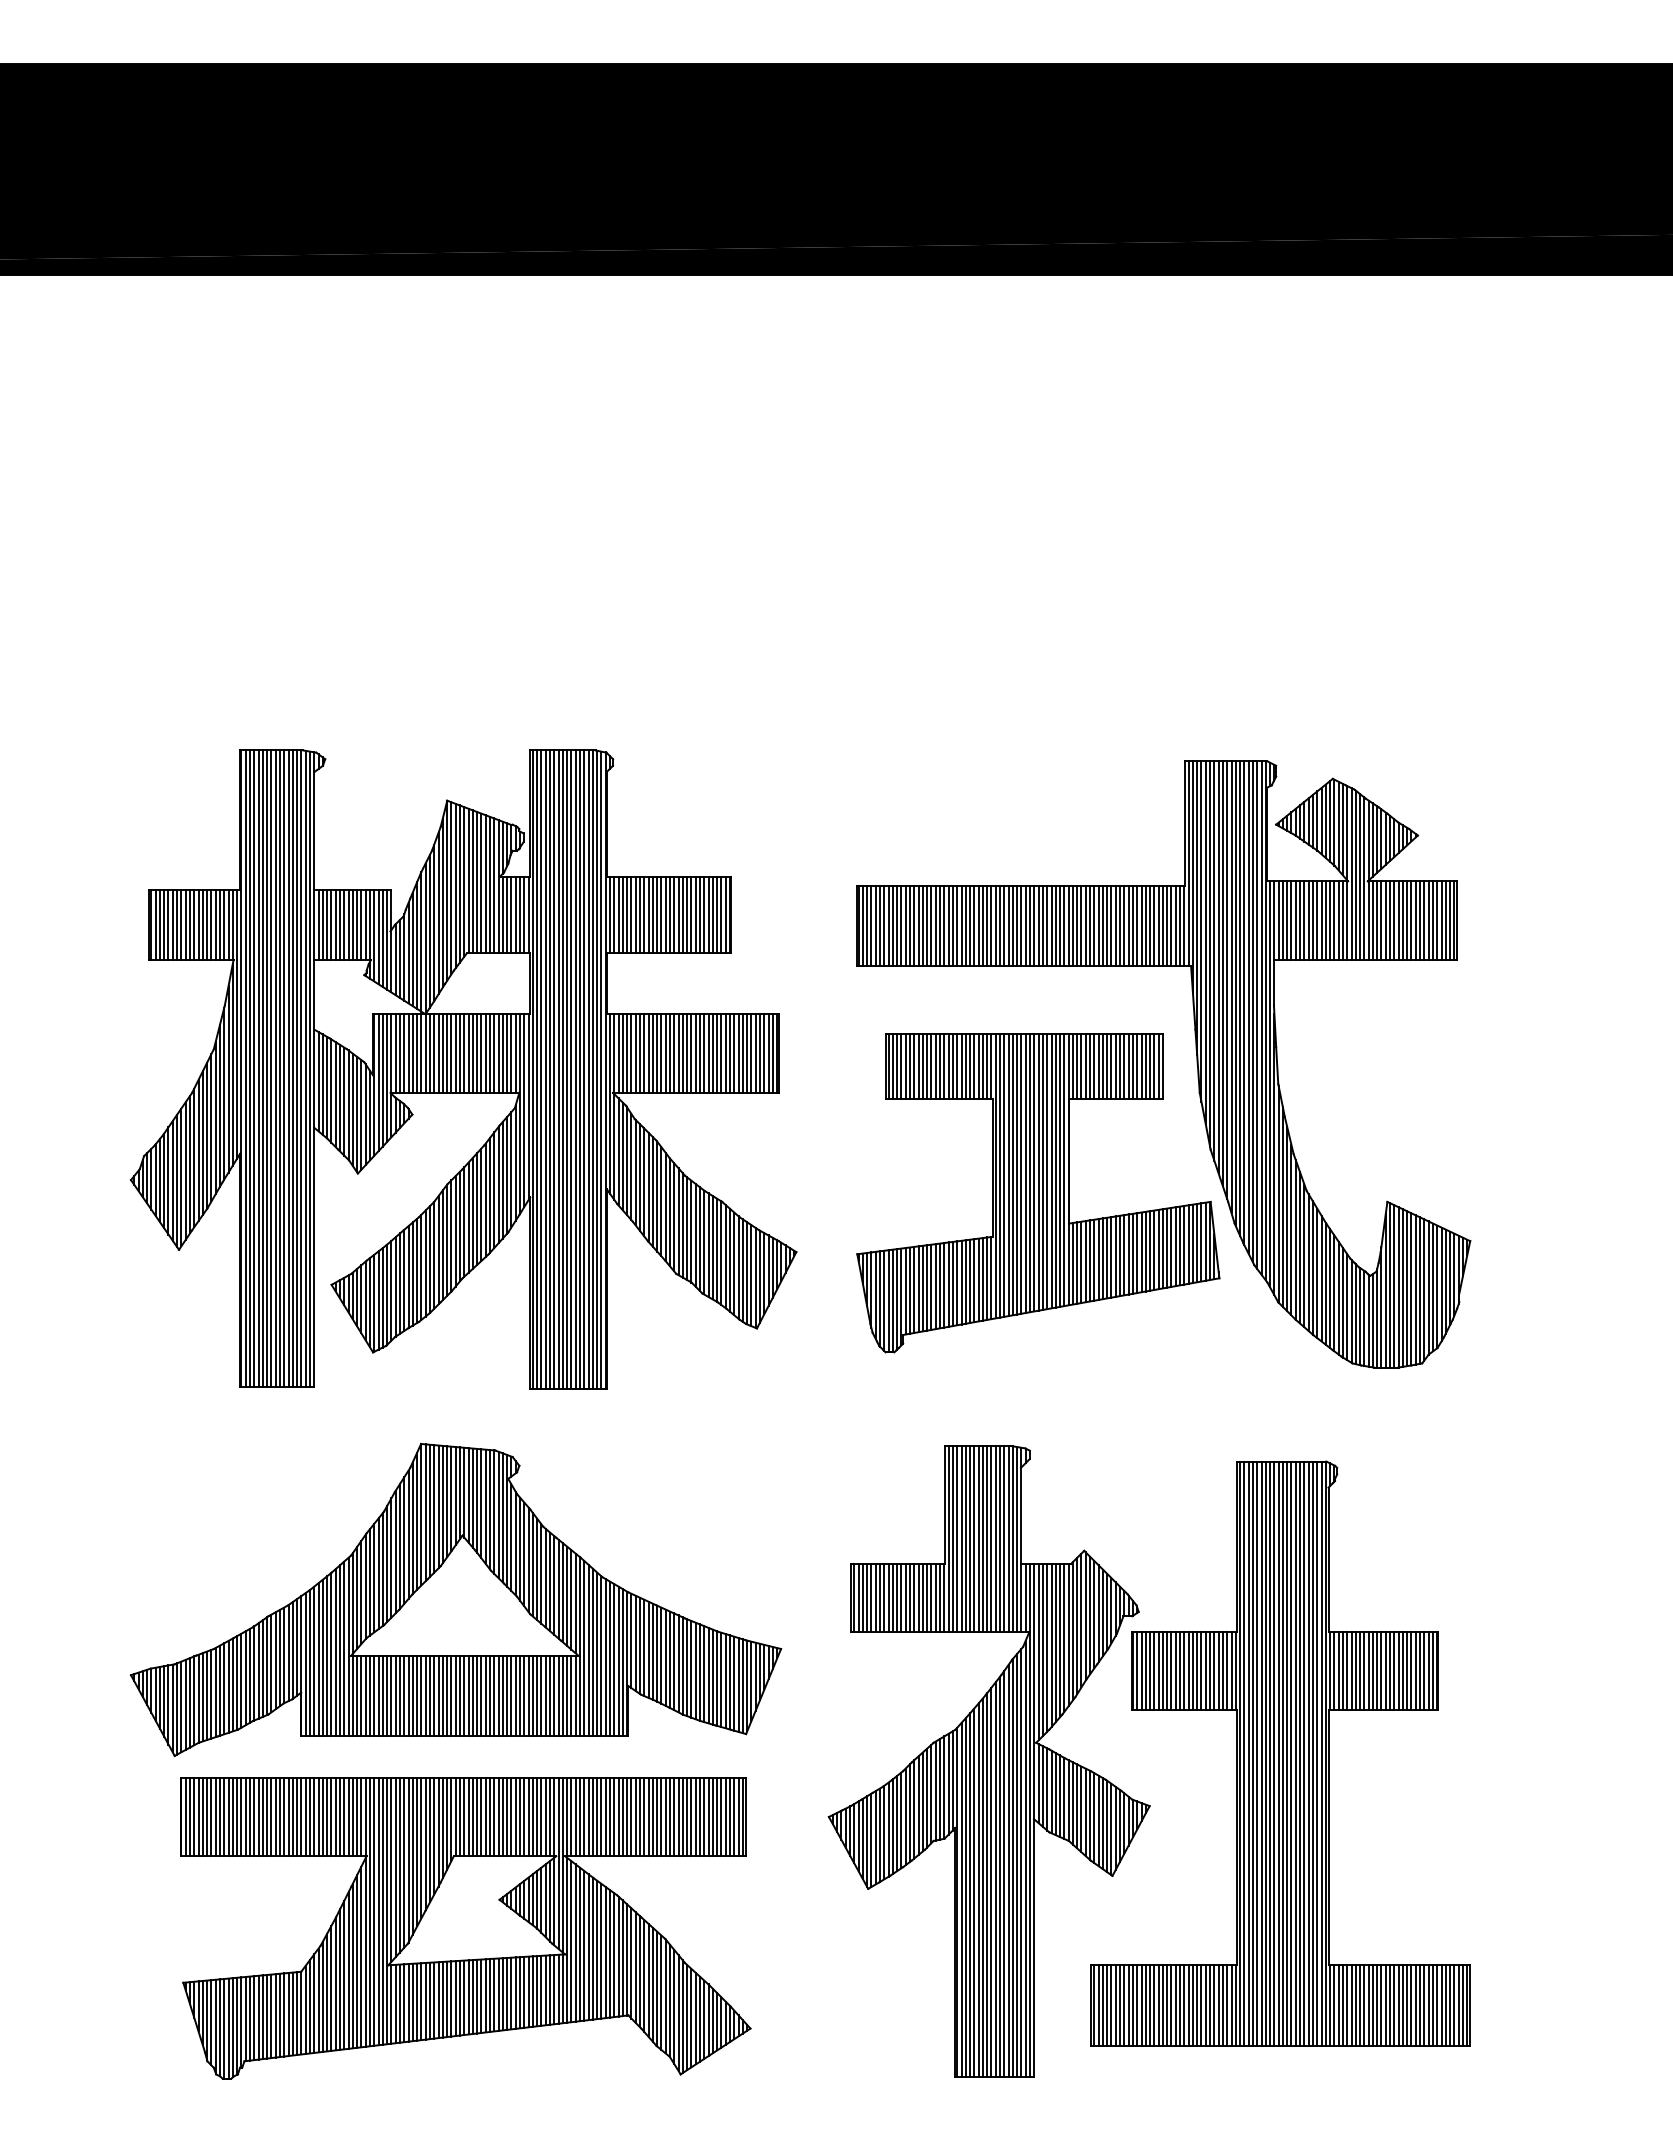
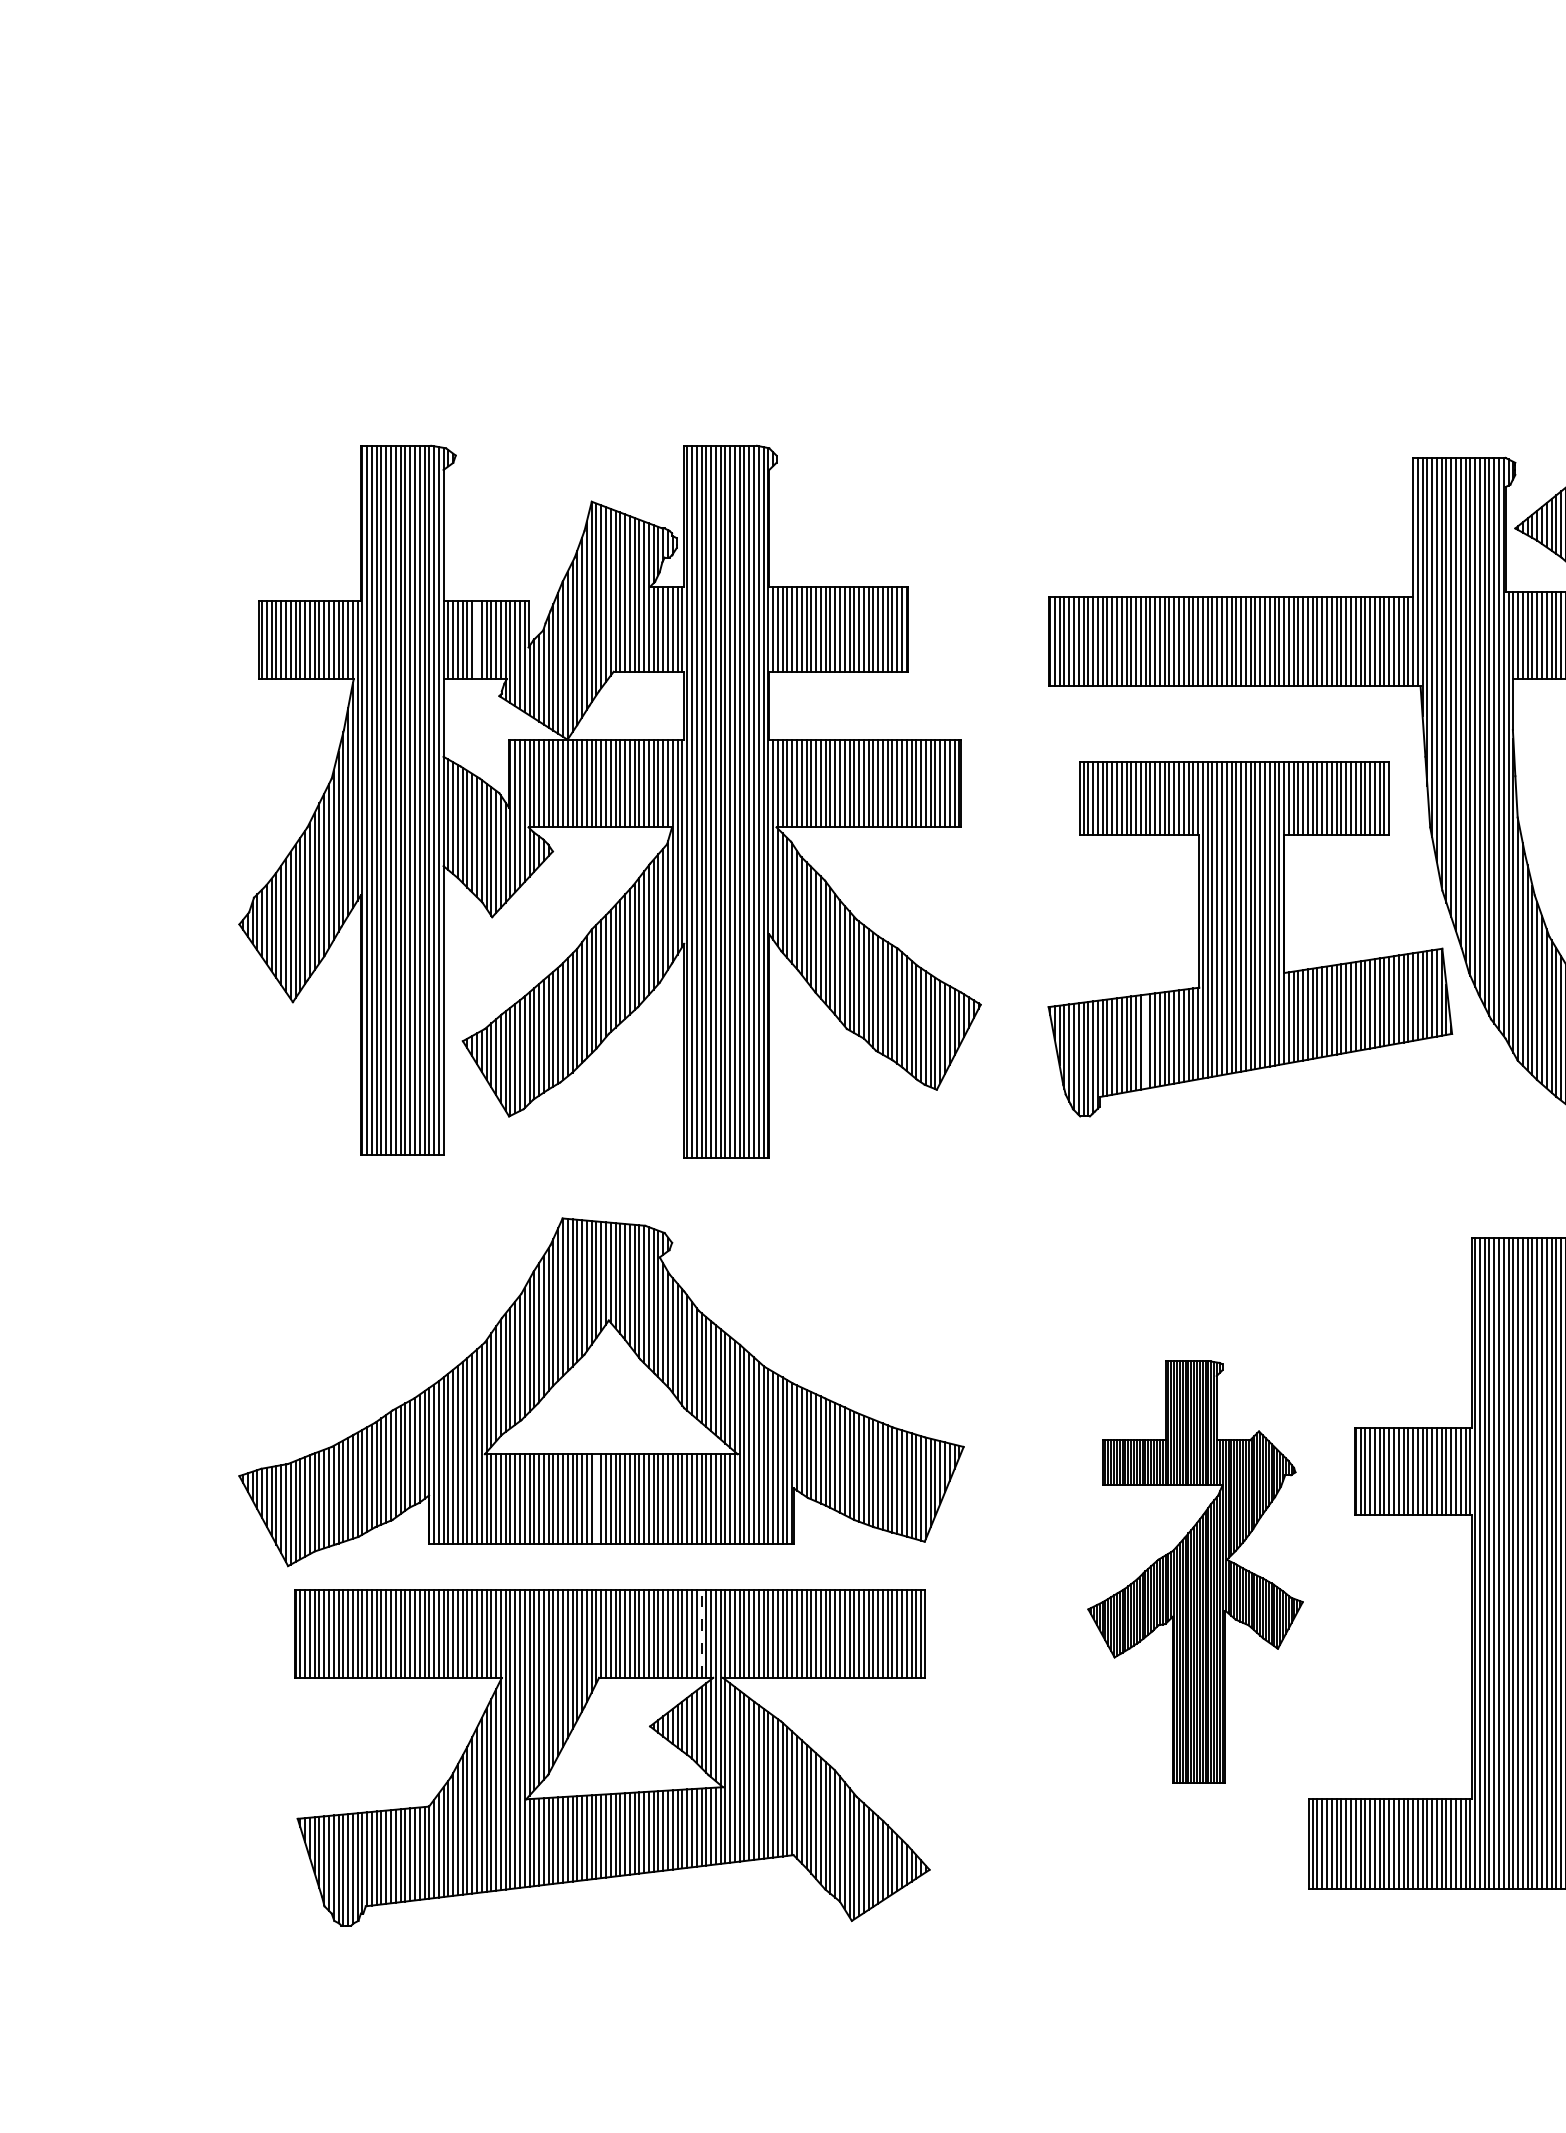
line: (344, 924) -> (477, 639), removed
line: (944, 1285) -> (1145, 1041), removed
line: (451, 1695) -> (596, 1498), removed
part: (988, 1761) -> (1194, 1572), size x0.6
line: (545, 1816) -> (701, 1633), solid -> dashed

